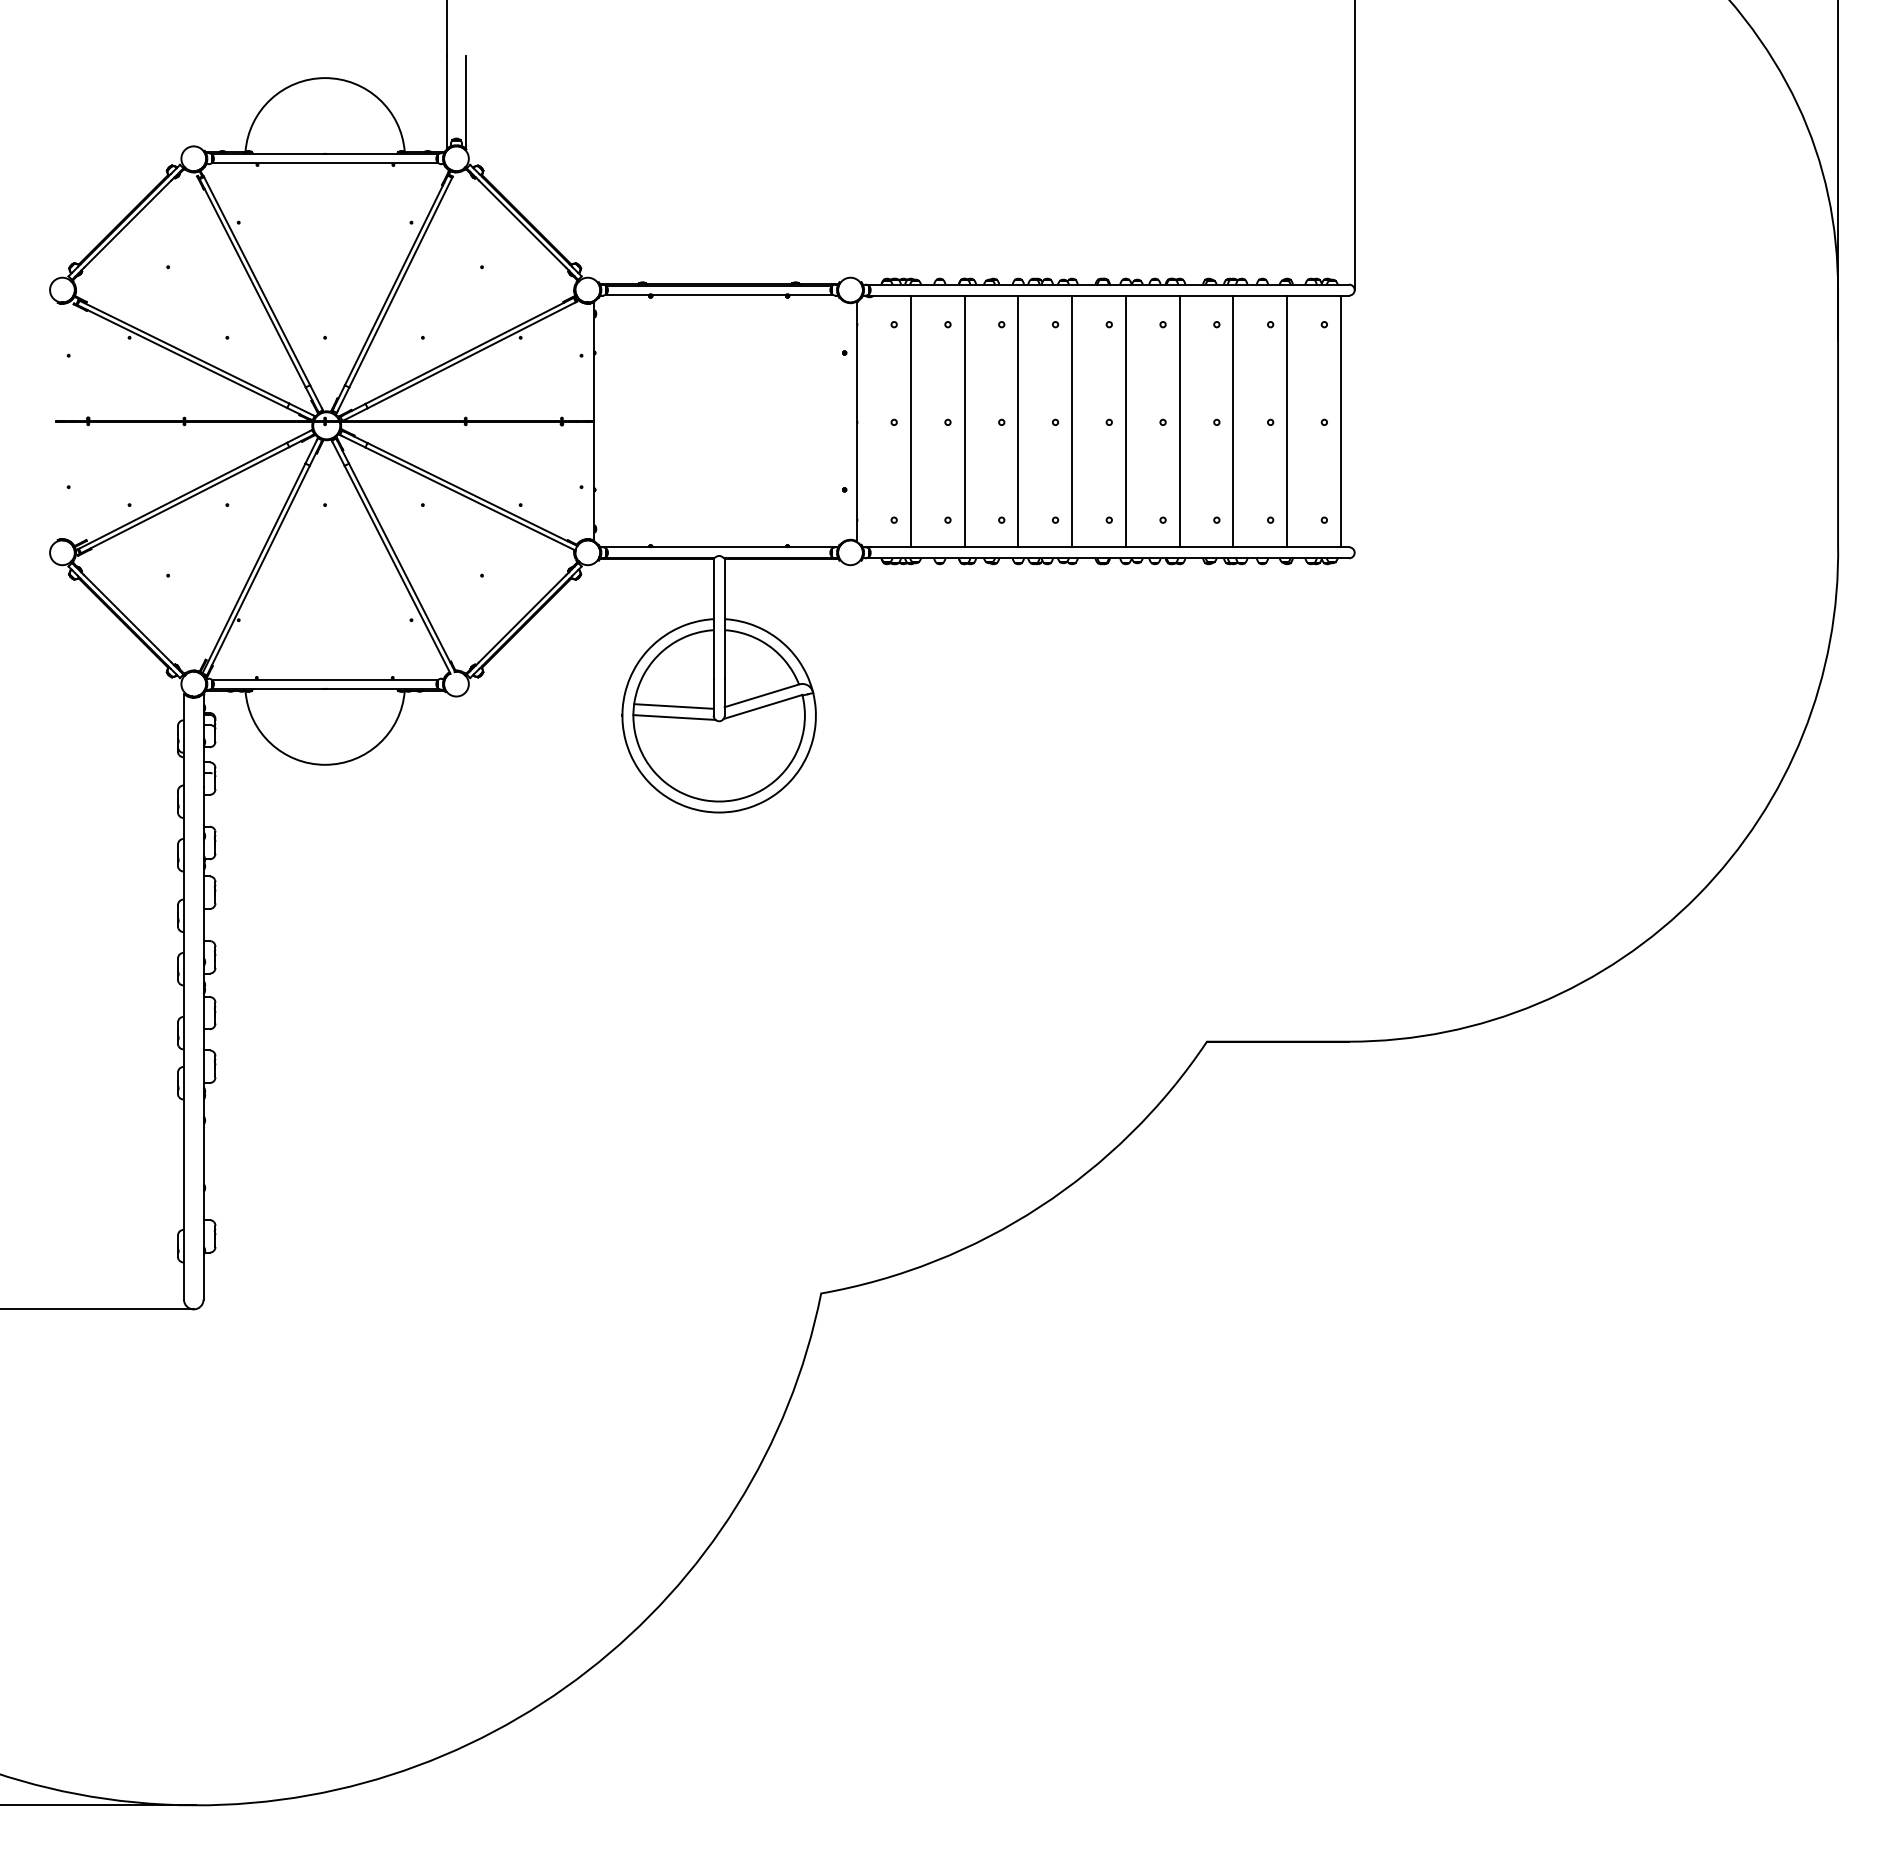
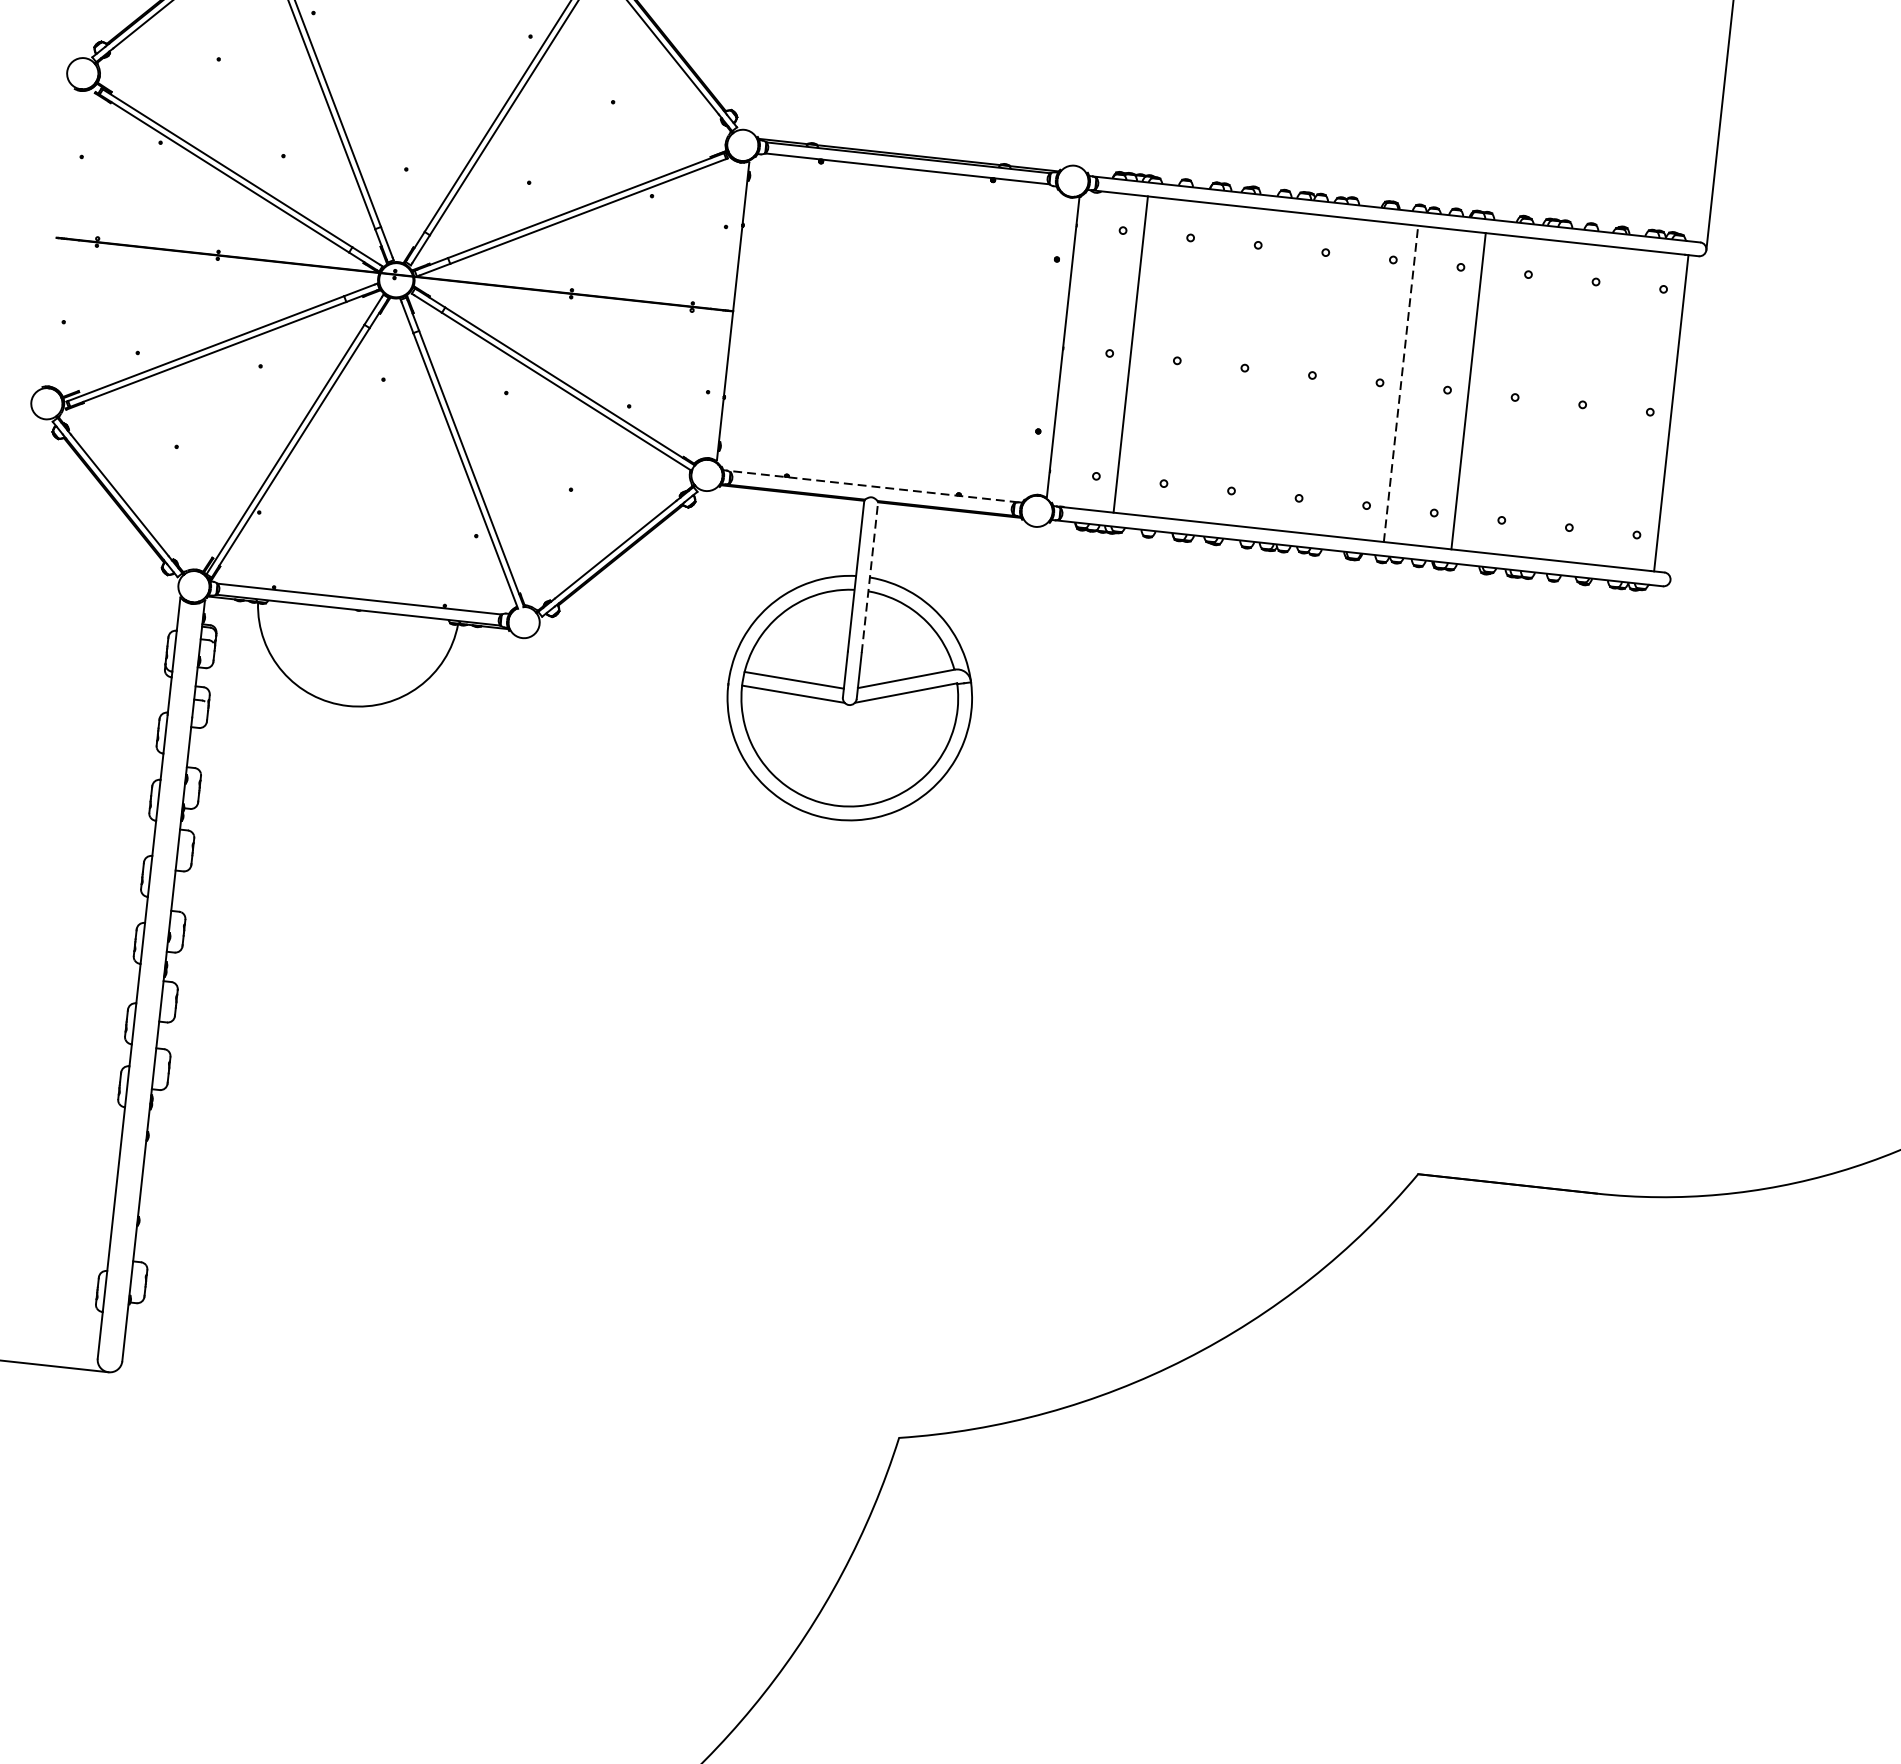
line: (964, 421) -> (1198, 361), removed
line: (1018, 421) -> (1266, 369), removed
line: (1072, 421) -> (1333, 376), removed
line: (1125, 421) -> (1400, 383), solid -> dashed
line: (1233, 421) -> (1536, 398), removed
line: (1287, 421) -> (1604, 405), removed
line: (719, 547) -> (873, 486), solid -> dashed
line: (724, 618) -> (869, 576), solid -> dashed

